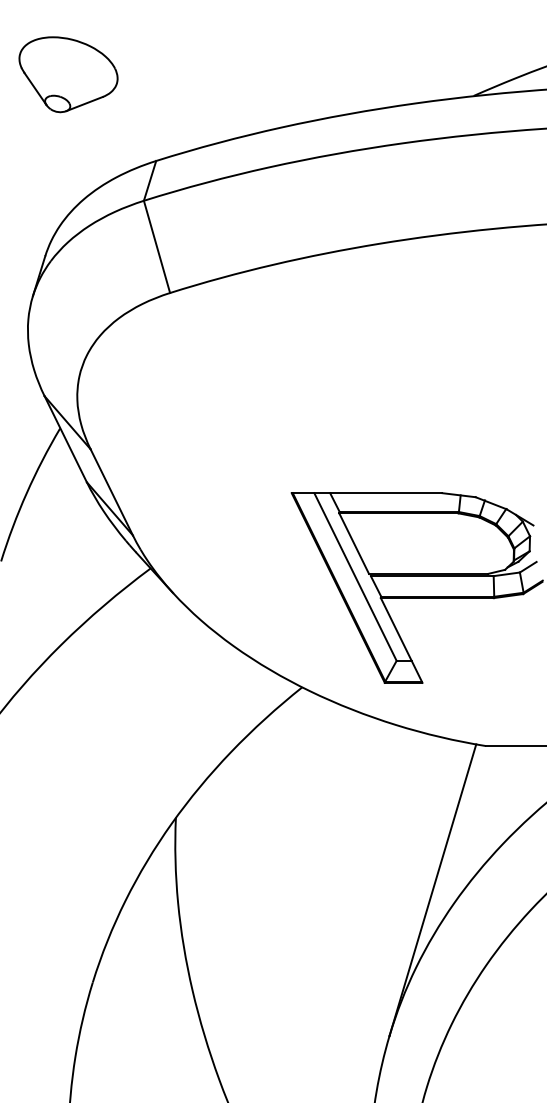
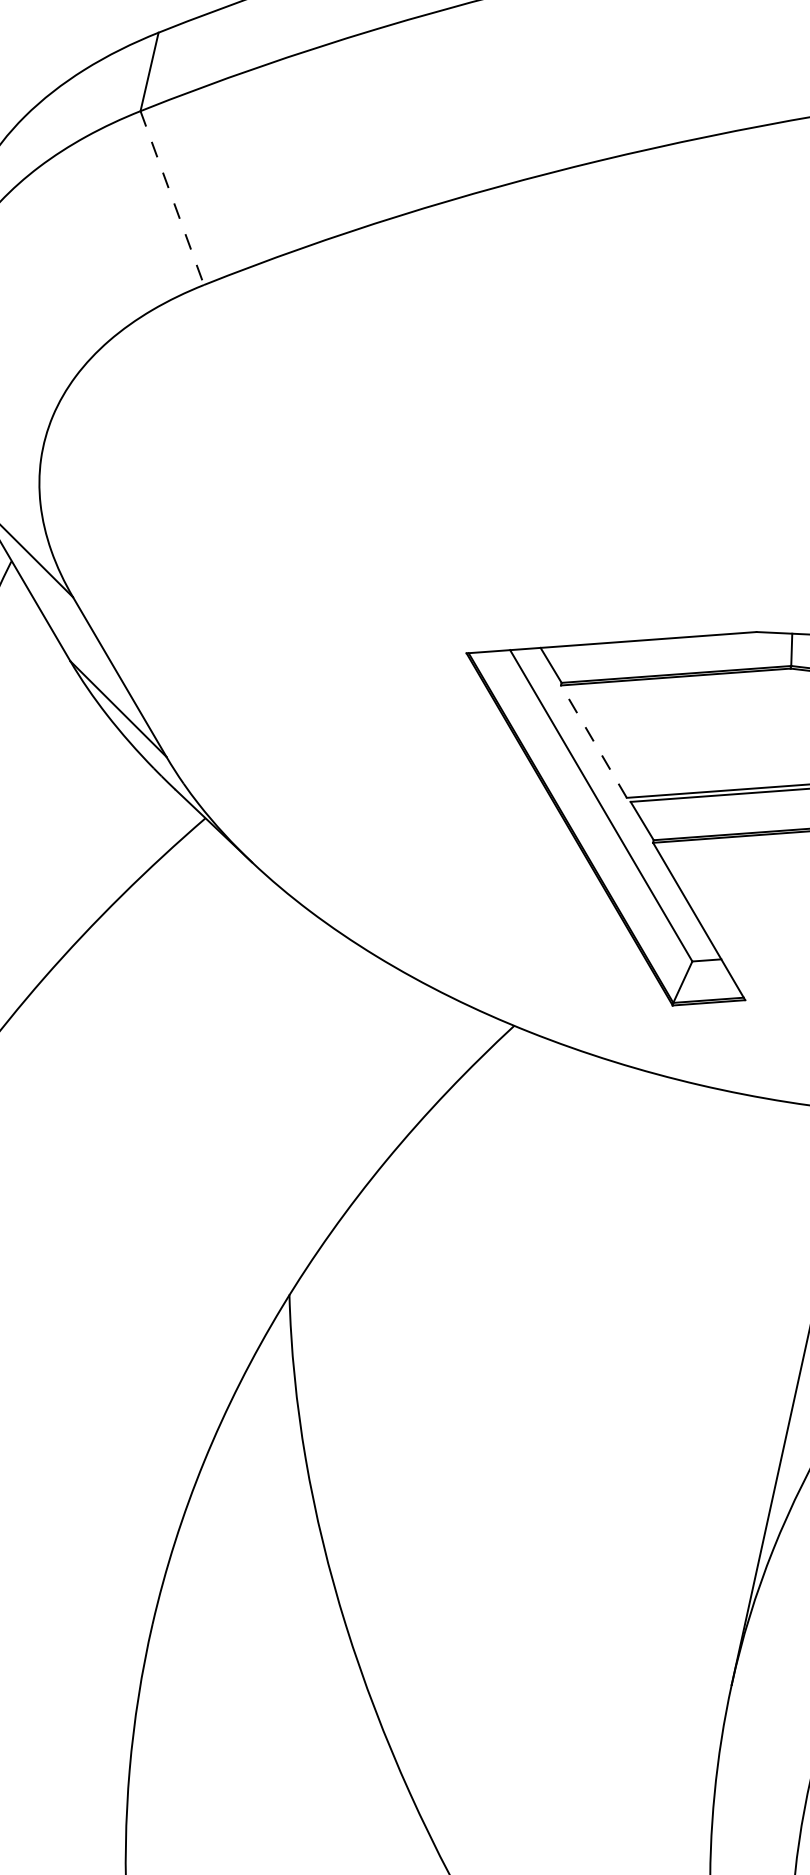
line: (157, 246) -> (173, 197), solid -> dashed
line: (354, 543) -> (594, 741), solid -> dashed

